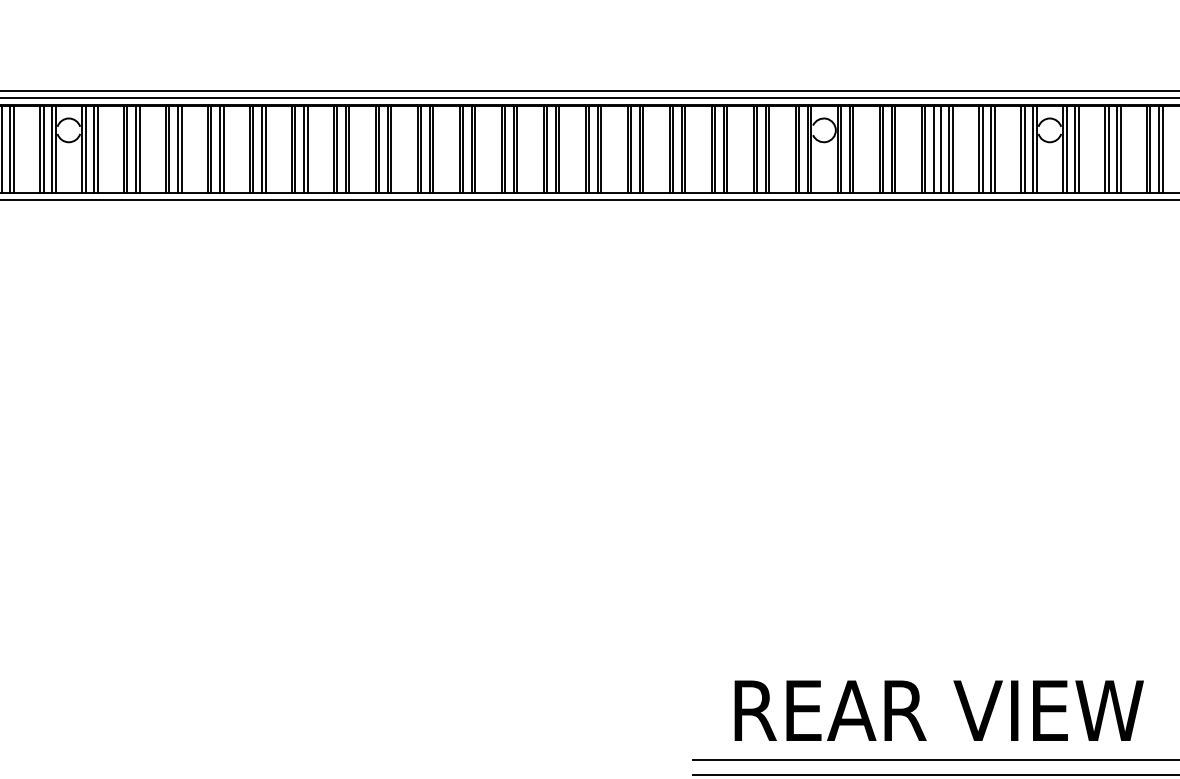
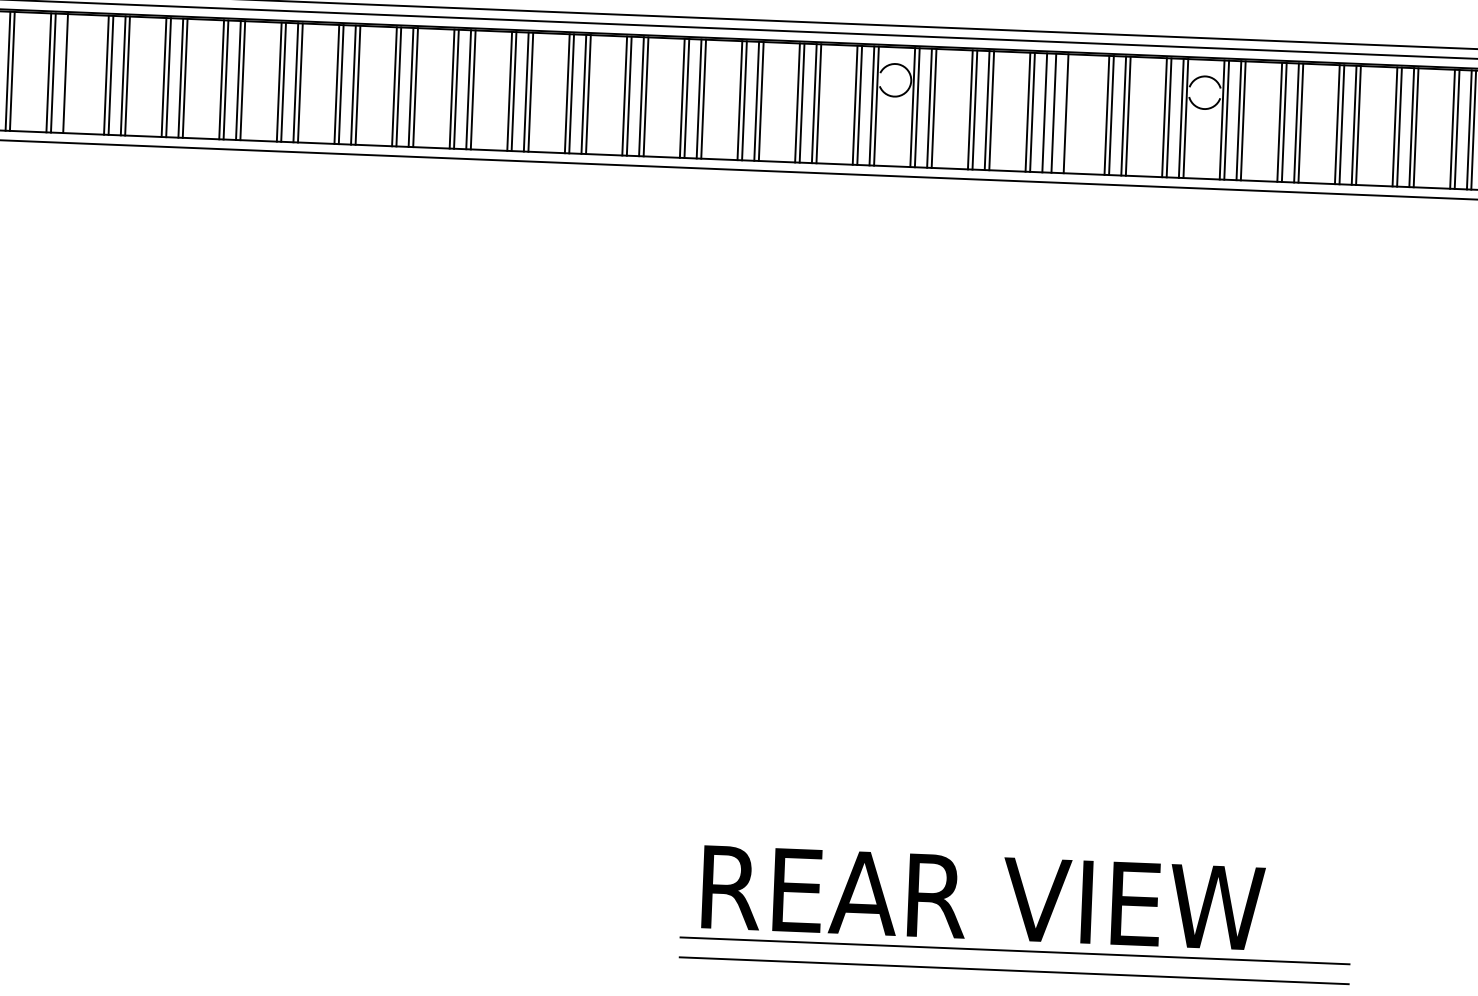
line: (223, 149) -> (69, 73), removed
line: (952, 149) -> (1070, 113), removed
text: (938, 710) -> (982, 897), moved

